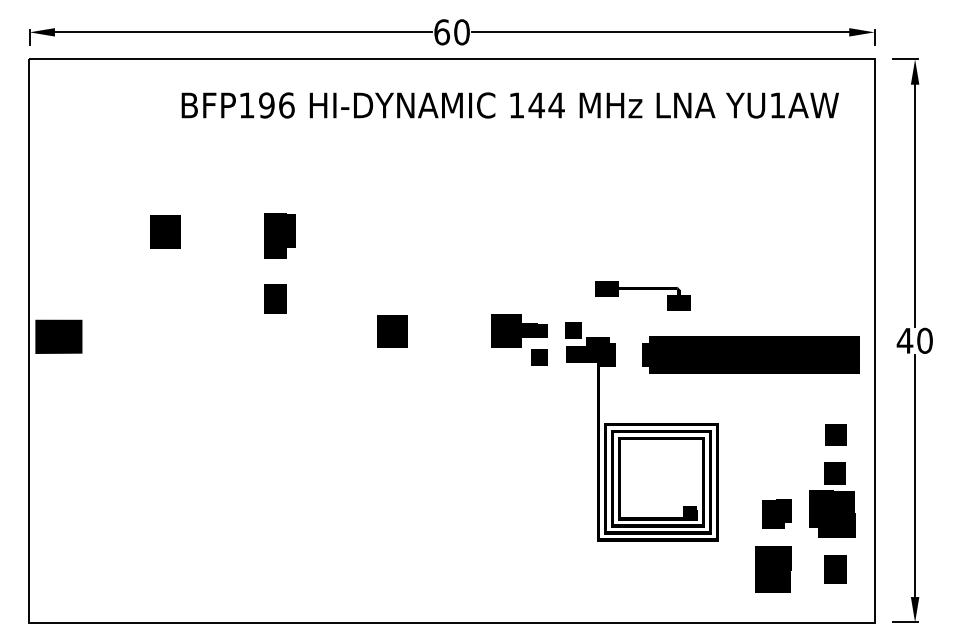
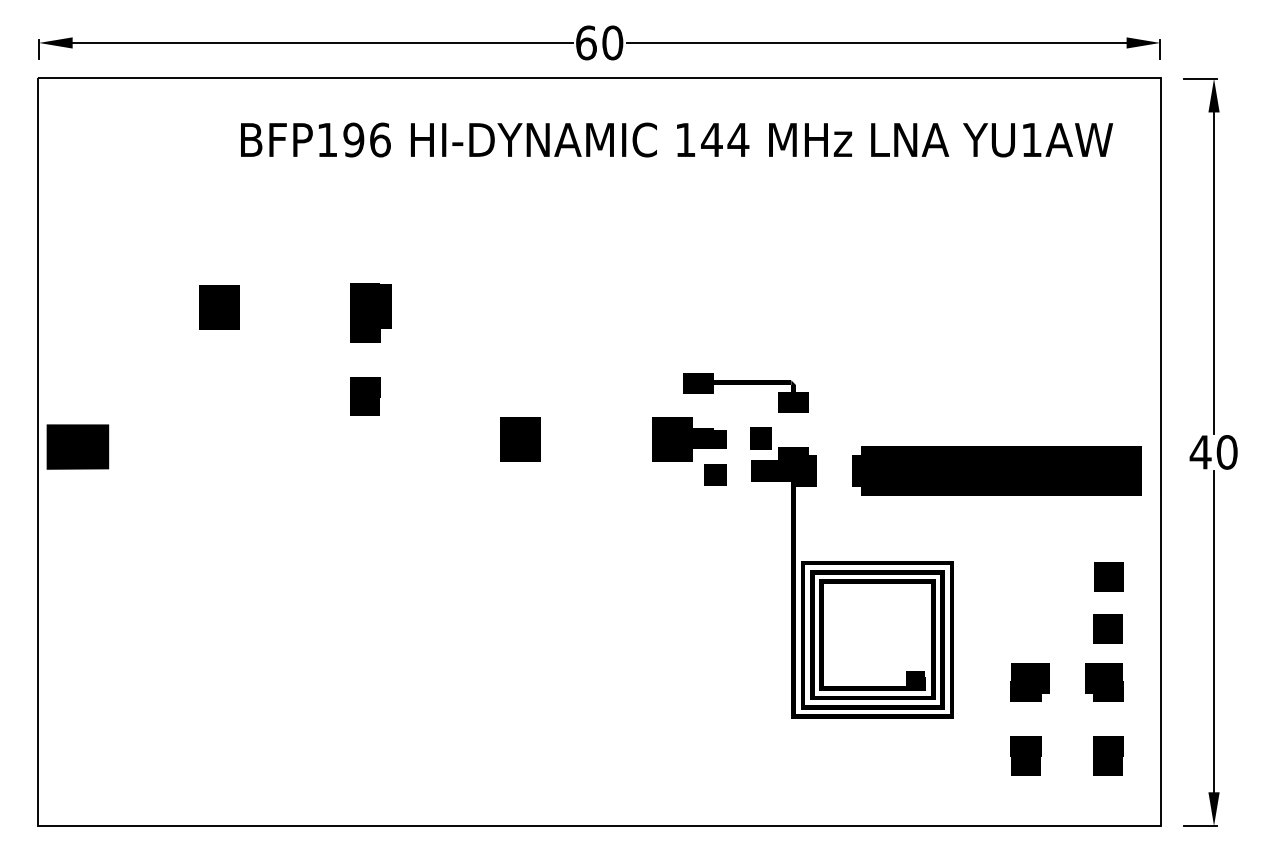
part: (642, 289) -> (745, 384), moved
part: (832, 514) -> (1104, 682), size x0.62
part: (773, 569) -> (1025, 755), size x0.62

